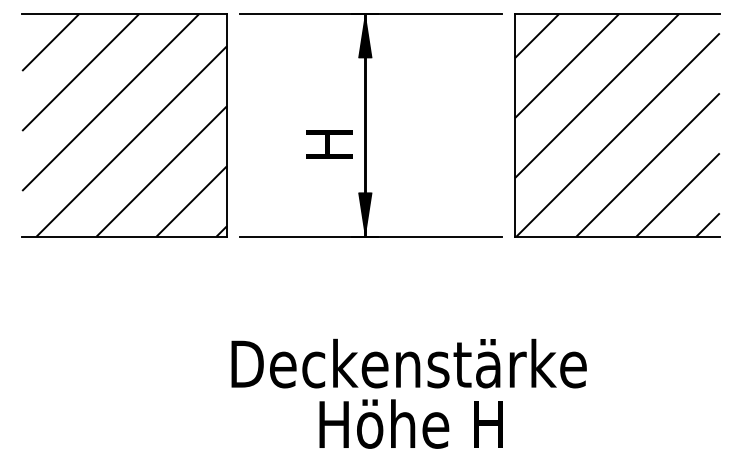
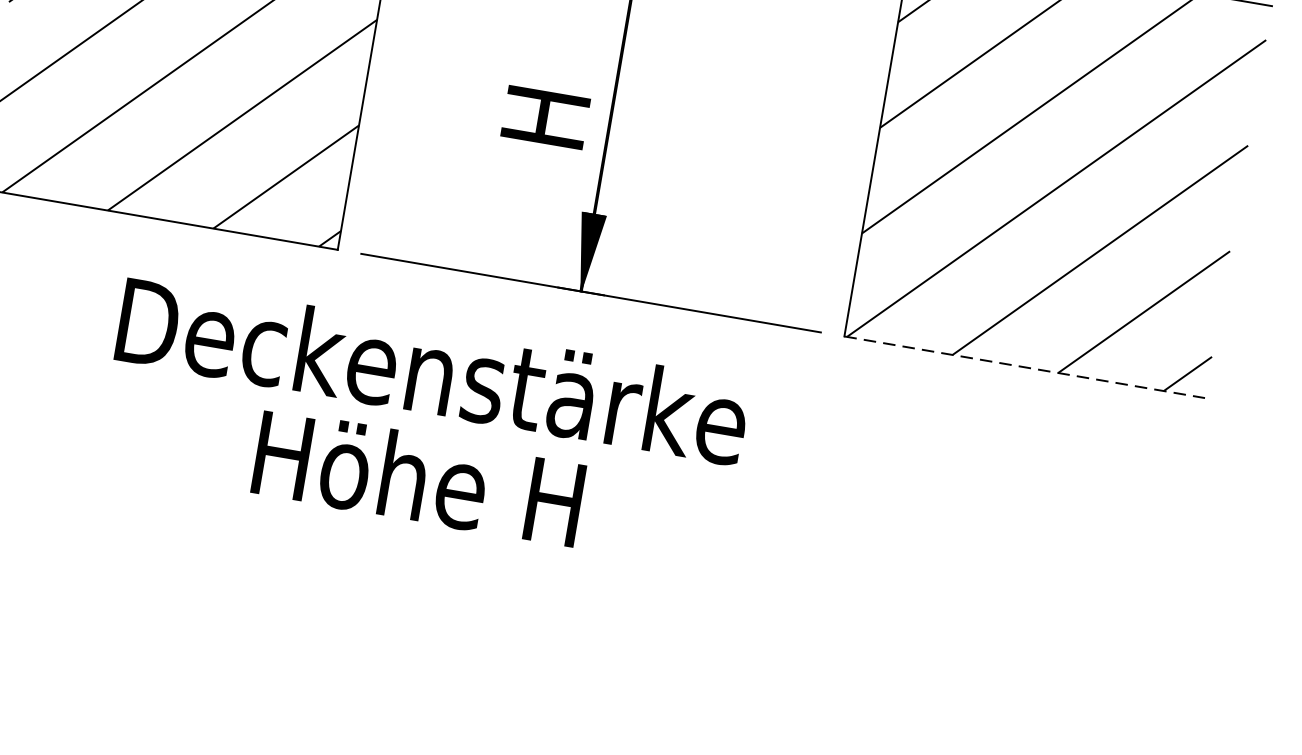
line: (617, 236) -> (1025, 366), solid -> dashed
text: (408, 393) -> (422, 423), moved

